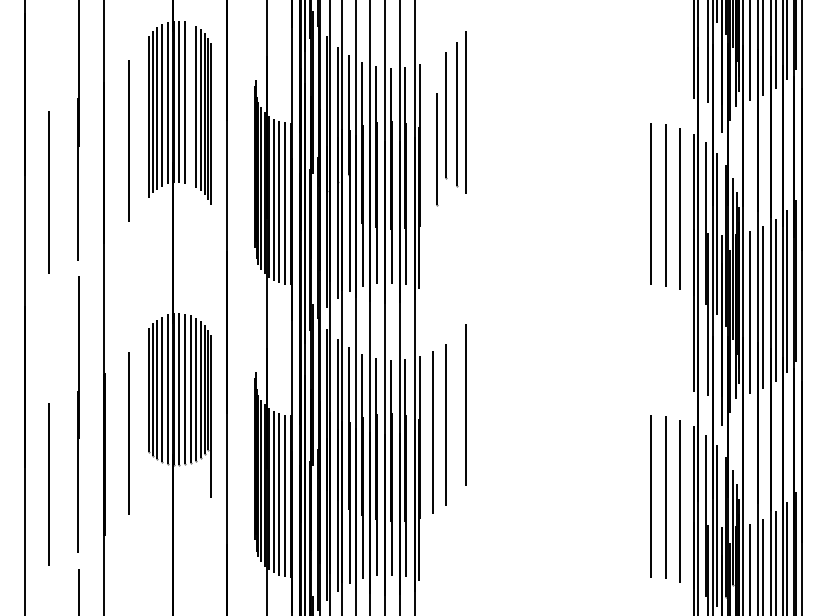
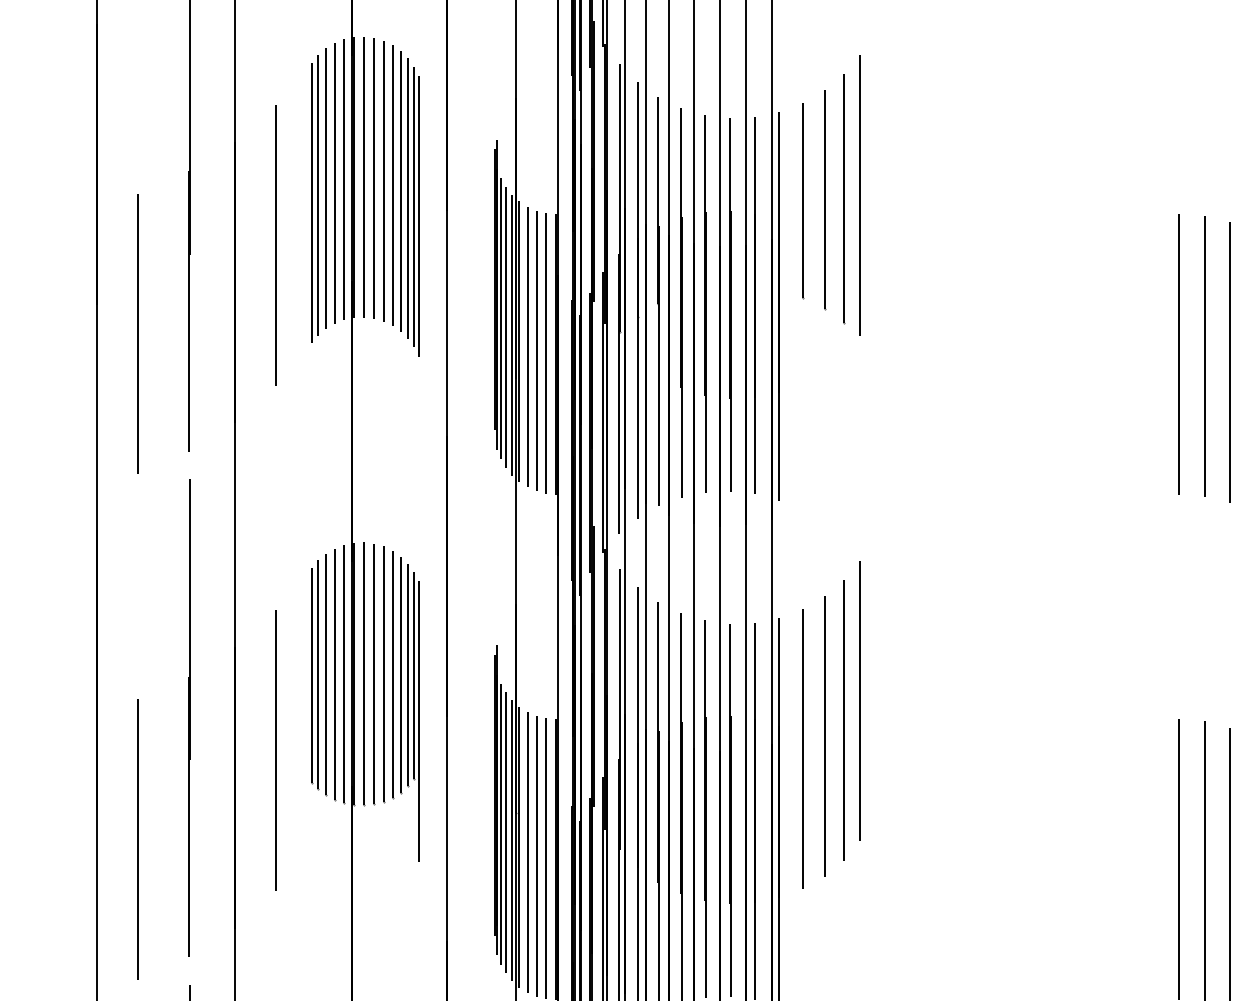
line: (190, 104) -> (383, 181), added
line: (437, 149) -> (803, 200), moved
line: (456, 415) -> (843, 719), added

